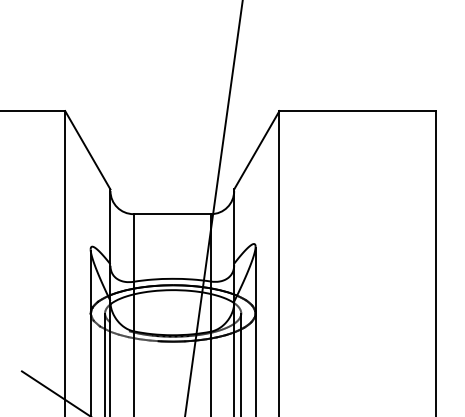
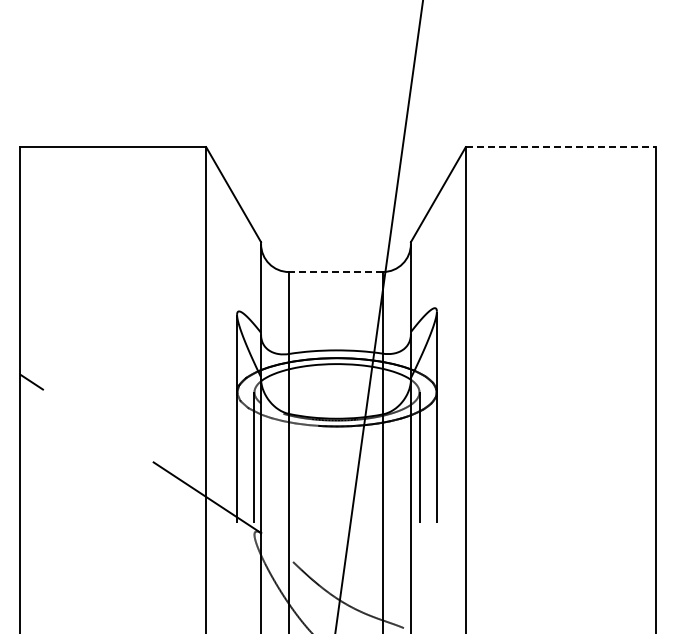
line: (357, 111) -> (560, 147), solid -> dashed
line: (172, 214) -> (336, 272), solid -> dashed

